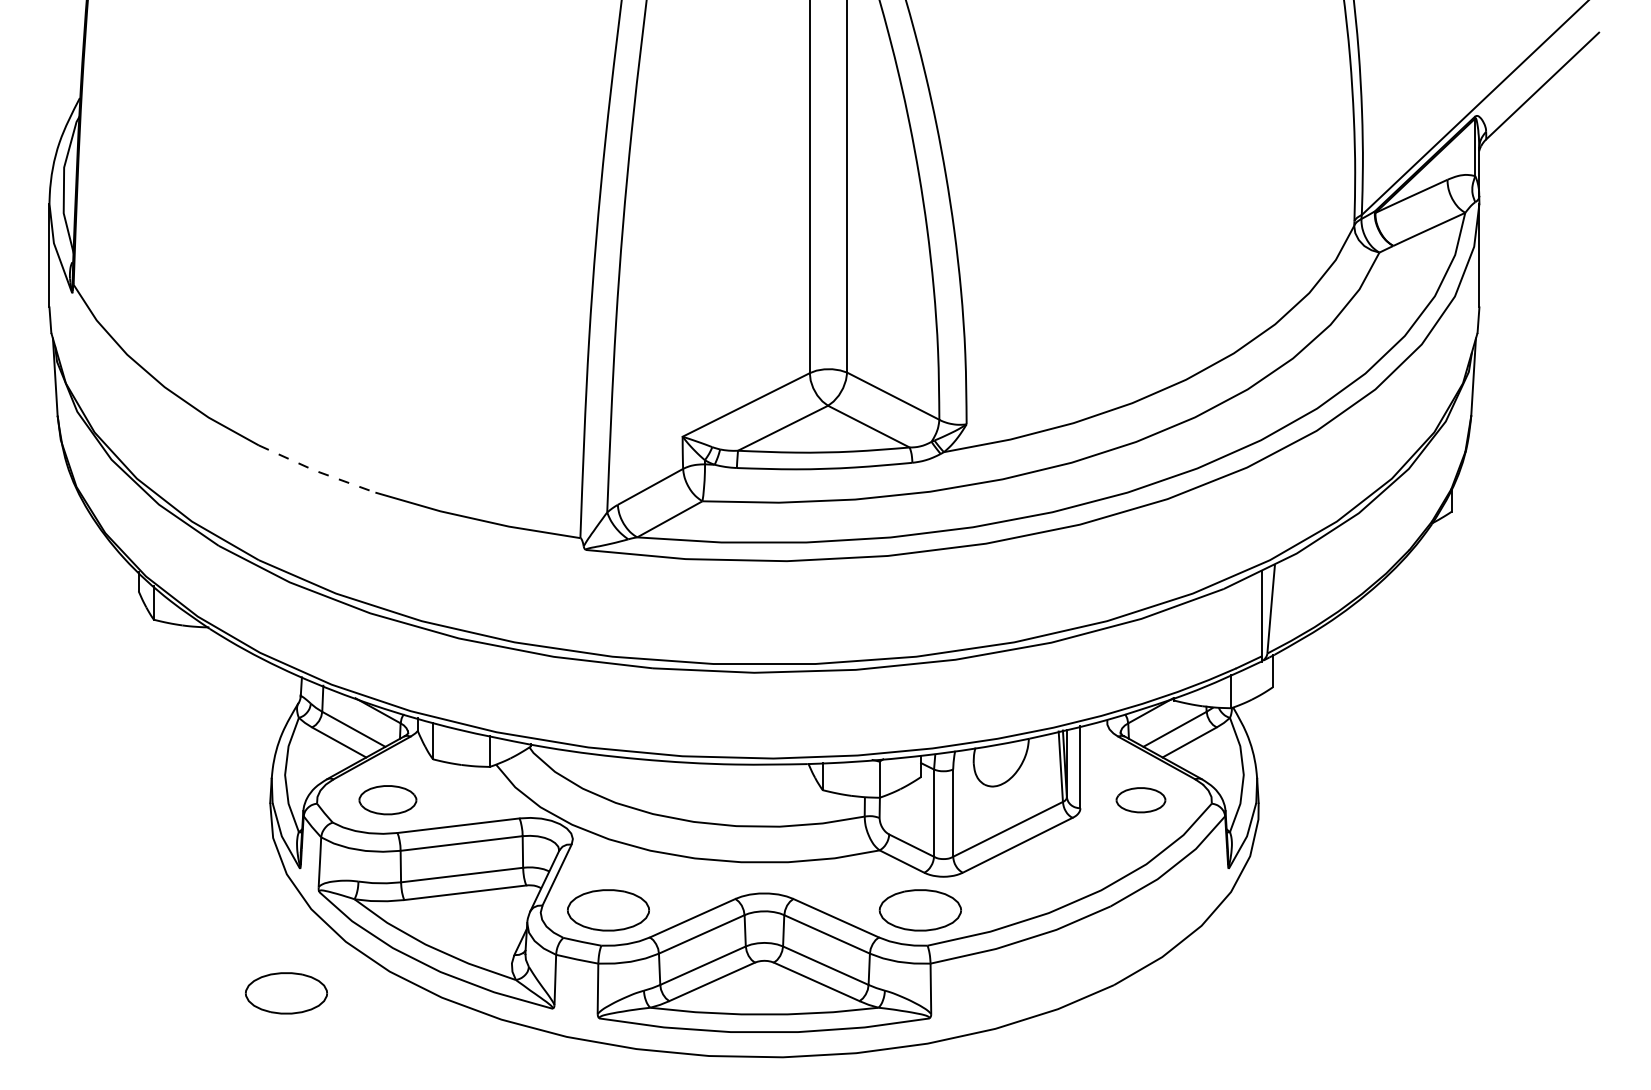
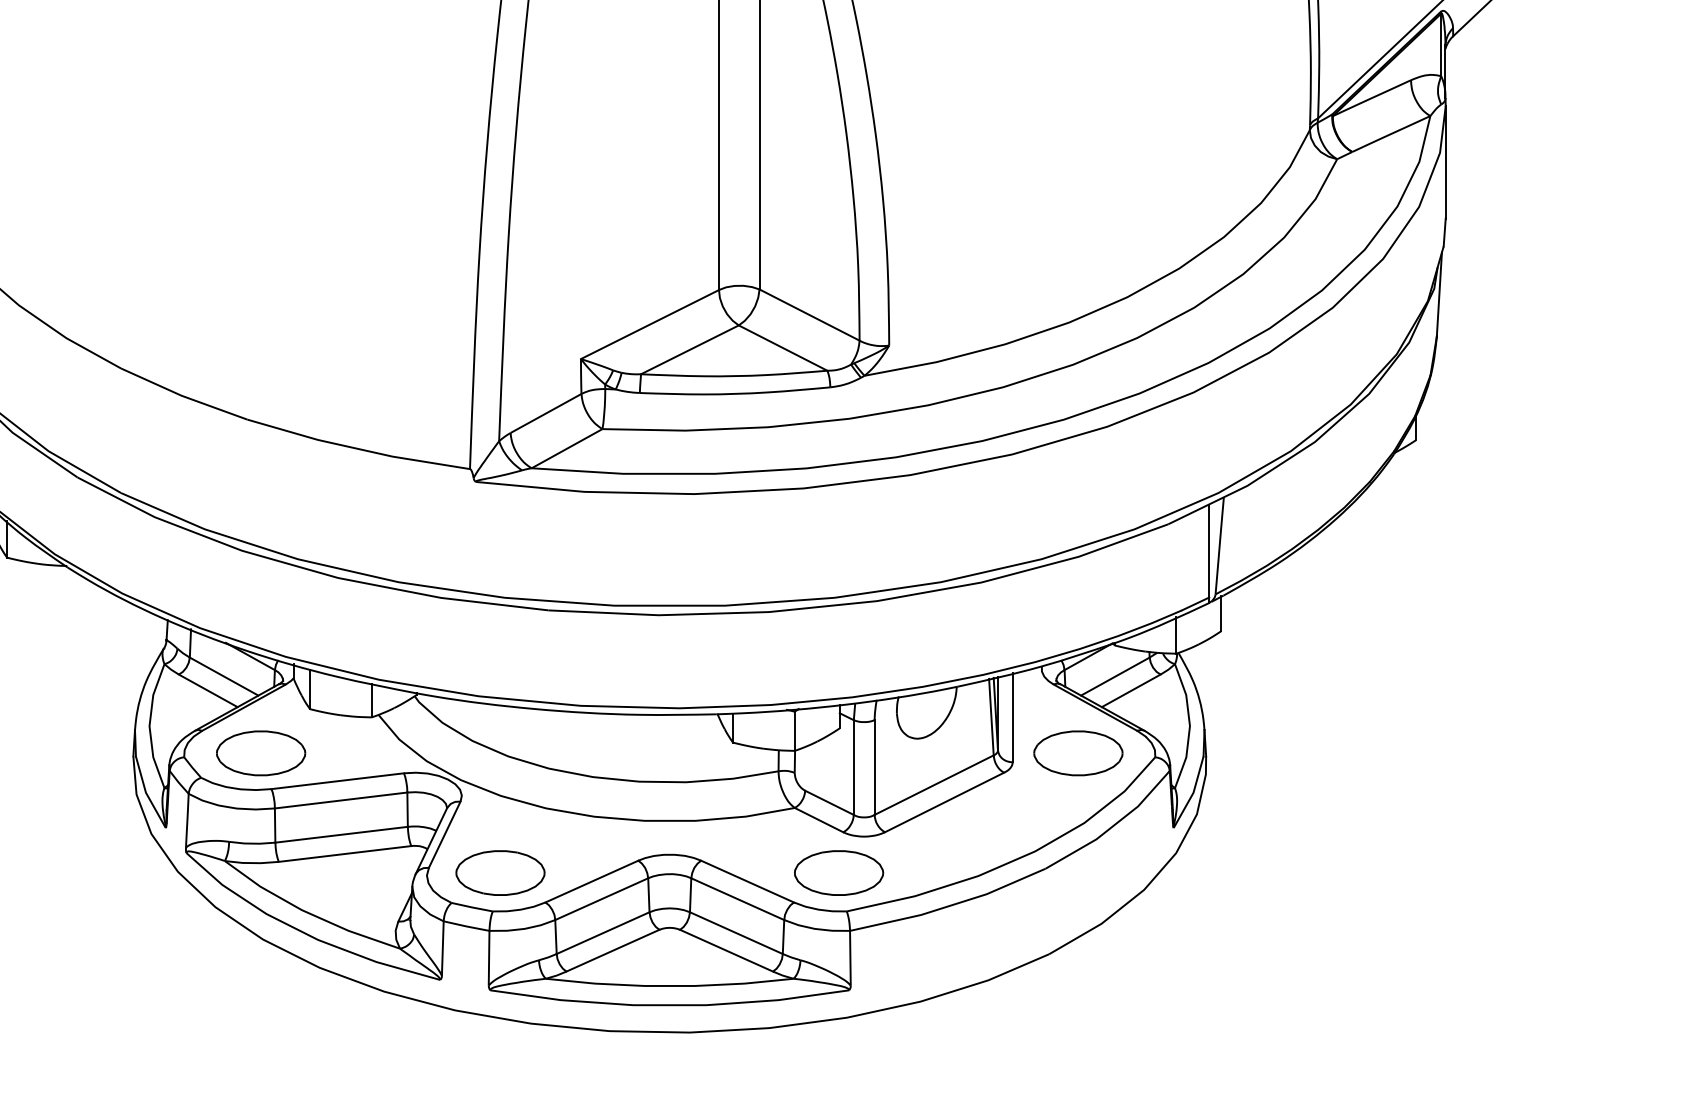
line: (315, 470) -> (182, 395), dashed -> solid
part: (387, 800) -> (260, 753), size x1.43
part: (1140, 800) -> (1077, 753), size x1.67
part: (286, 993) -> (151, 963), removed

